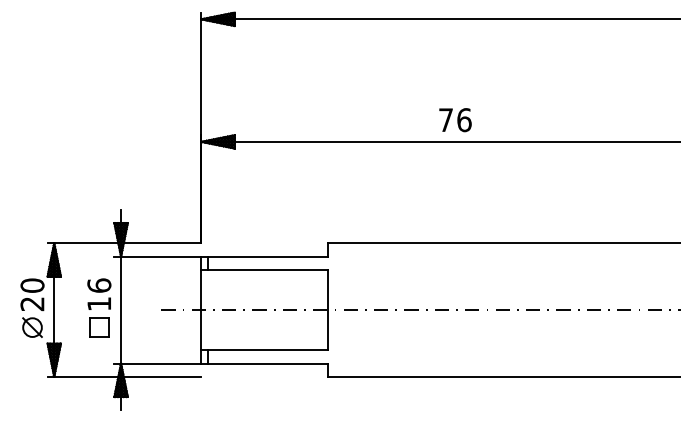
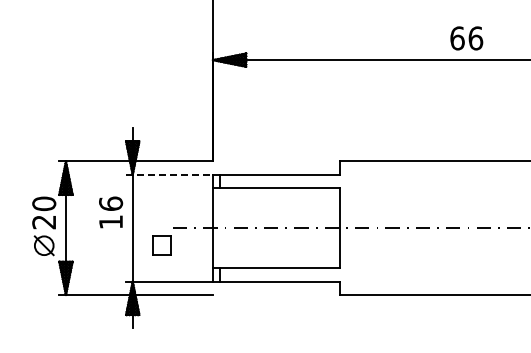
text: (446, 120) -> (457, 38), 76 -> 66
line: (158, 256) -> (170, 174), solid -> dashed
part: (99, 327) -> (162, 245), moved

